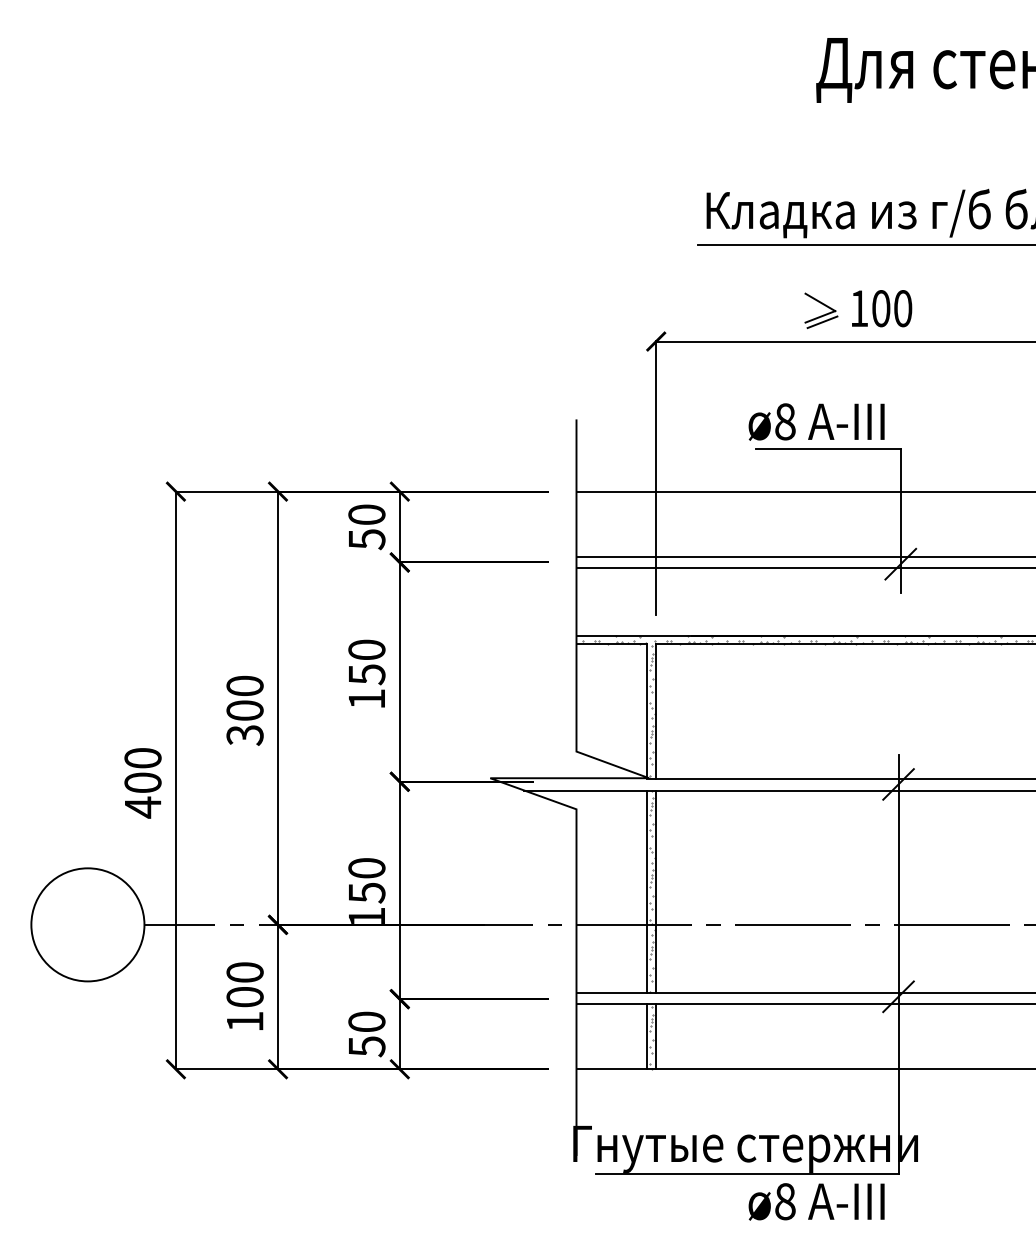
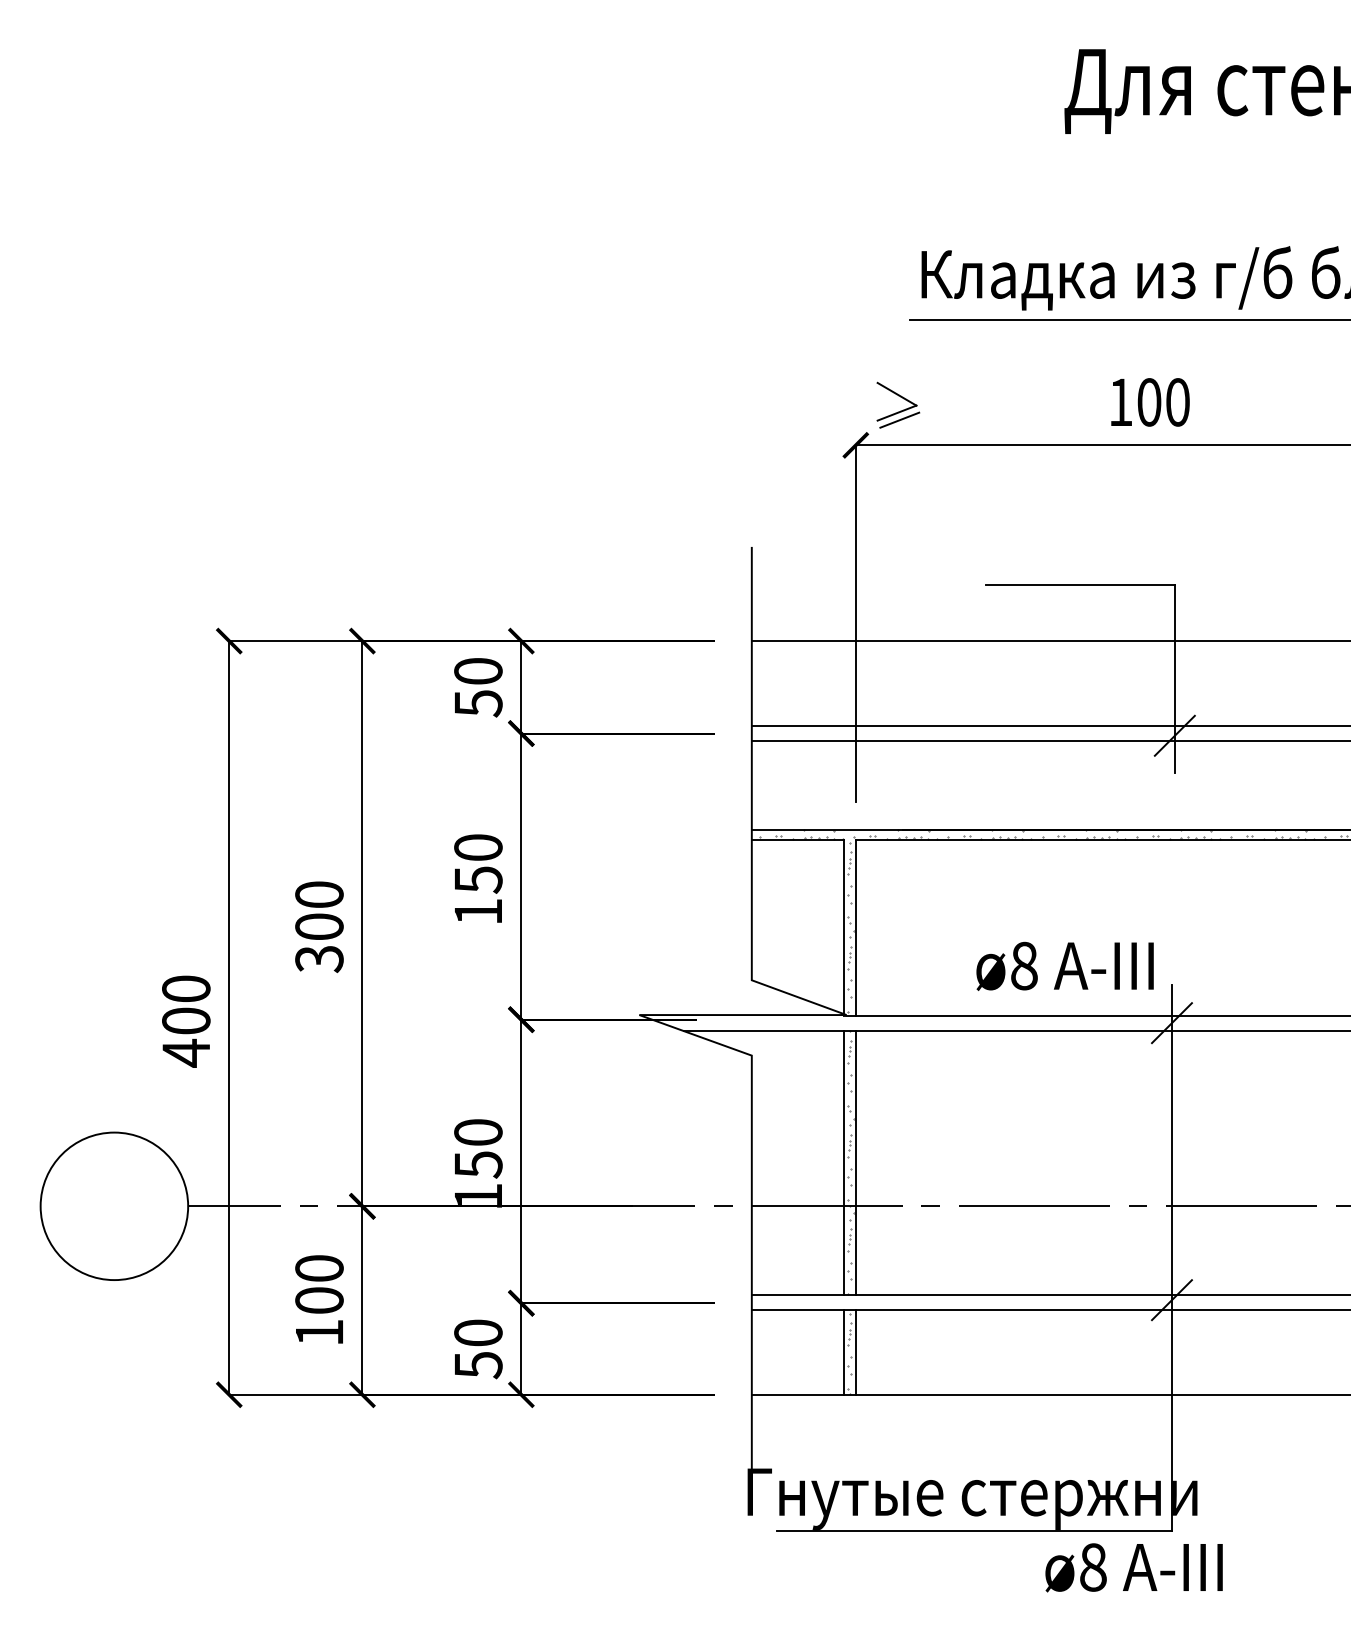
part: (823, 314) -> (900, 410), moved
text: (816, 421) -> (1064, 965), moved
text: (816, 1201) -> (1133, 1567), moved

